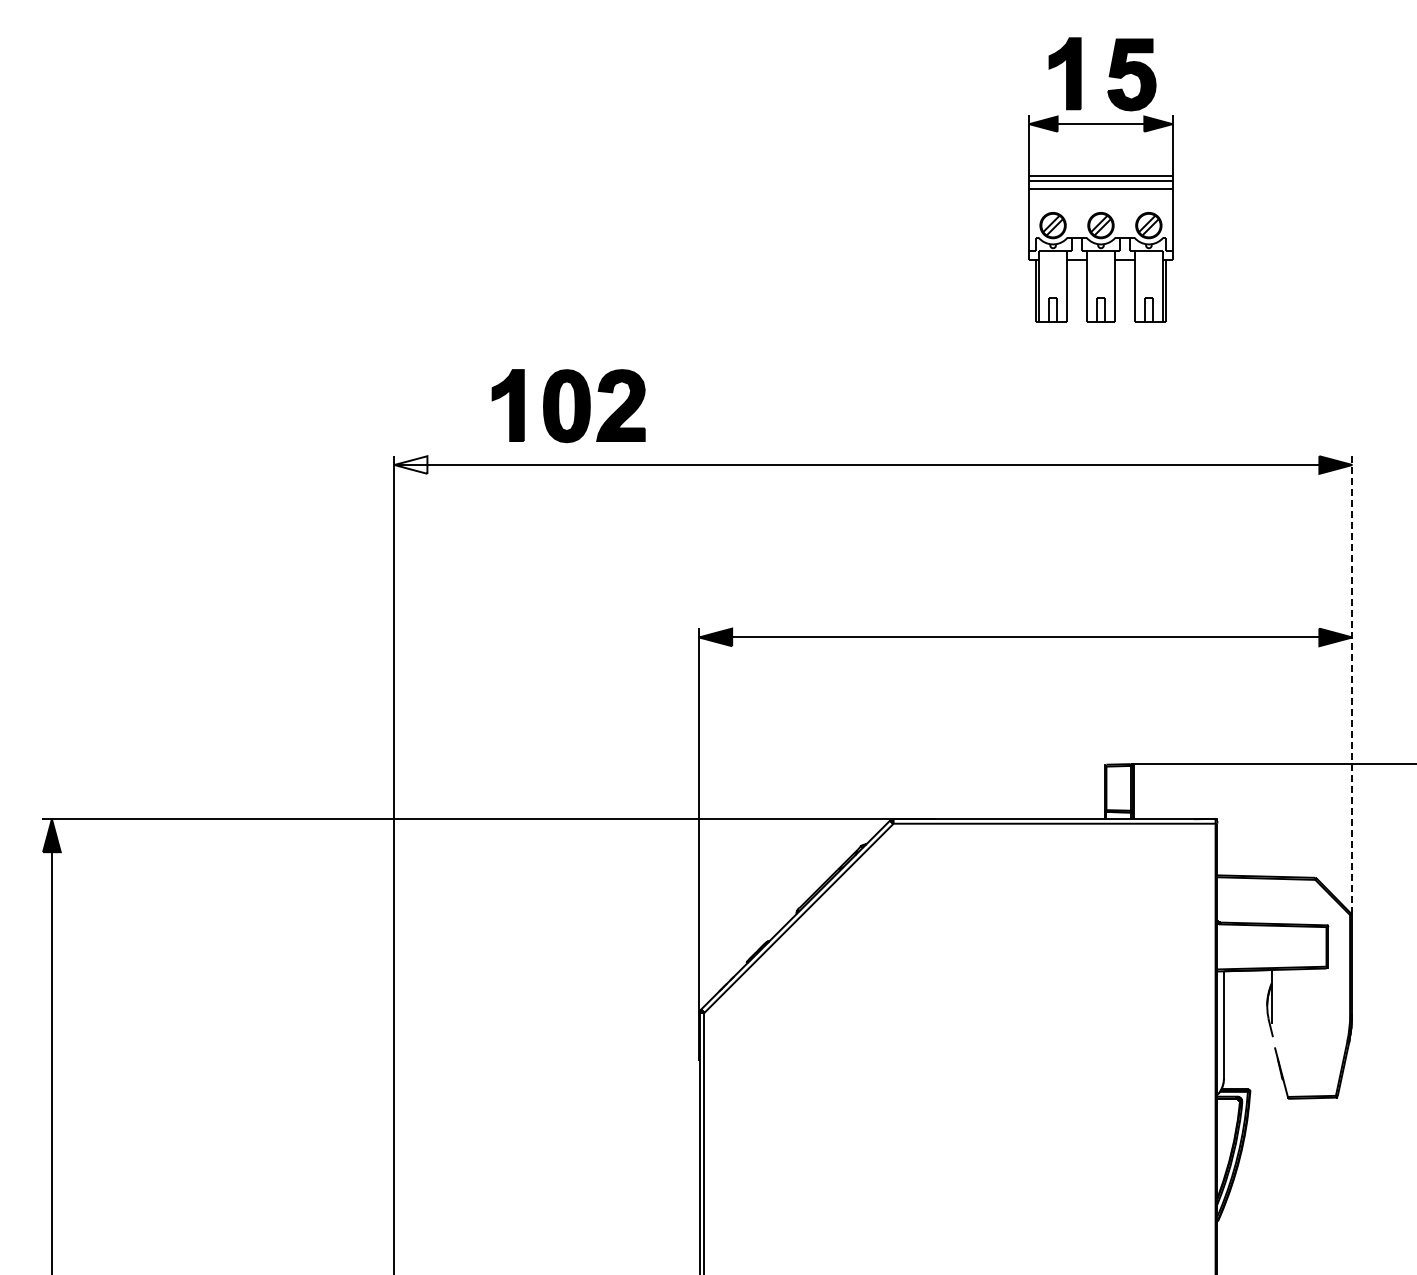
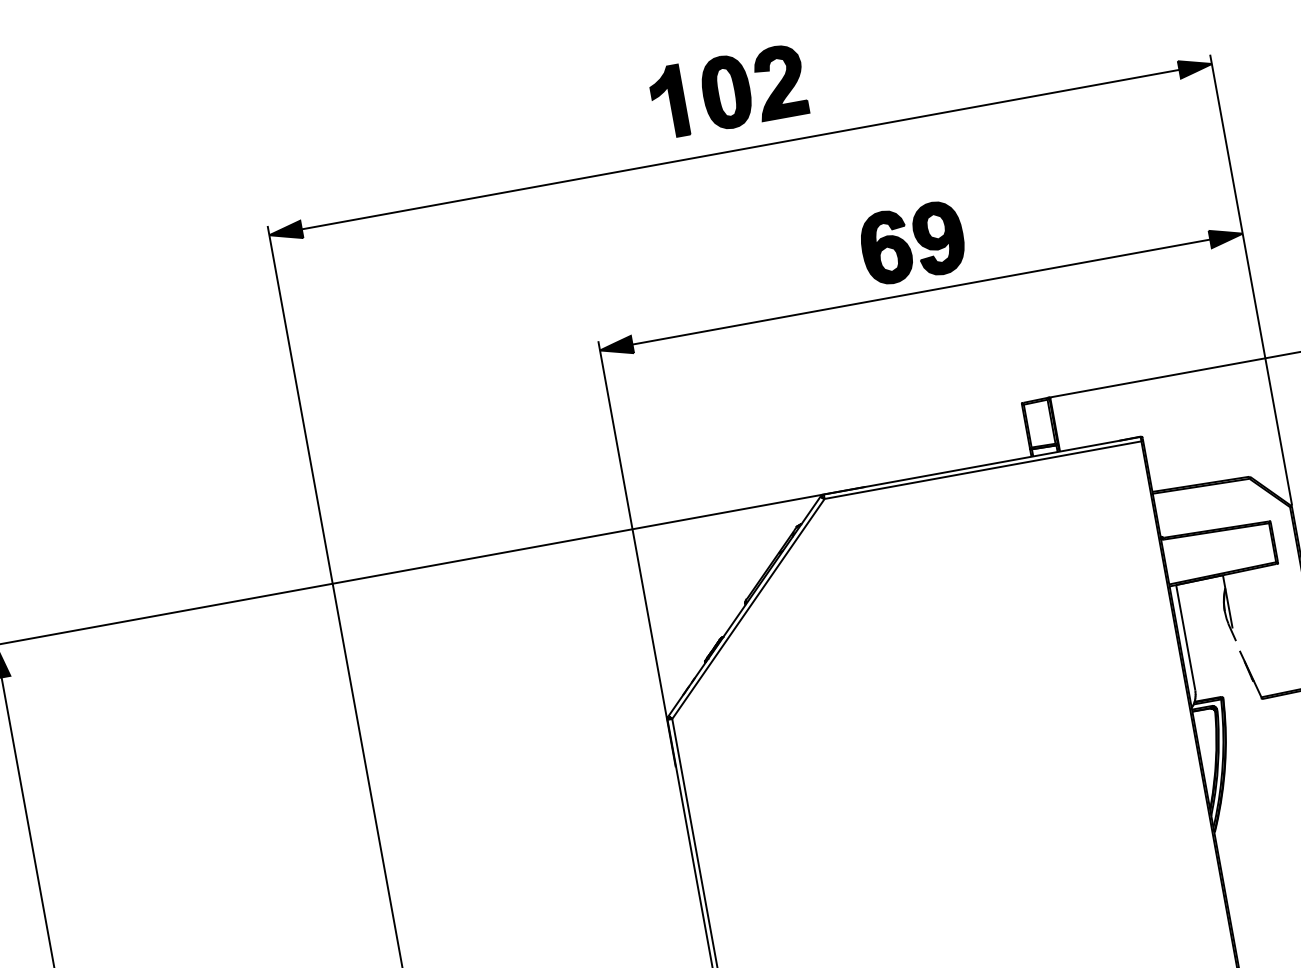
part: (568, 406) -> (728, 92), moved
fill: (410, 464) -> (285, 231), added
part: (1025, 587) -> (912, 242), added
line: (1352, 684) -> (1251, 279), dashed -> solid

